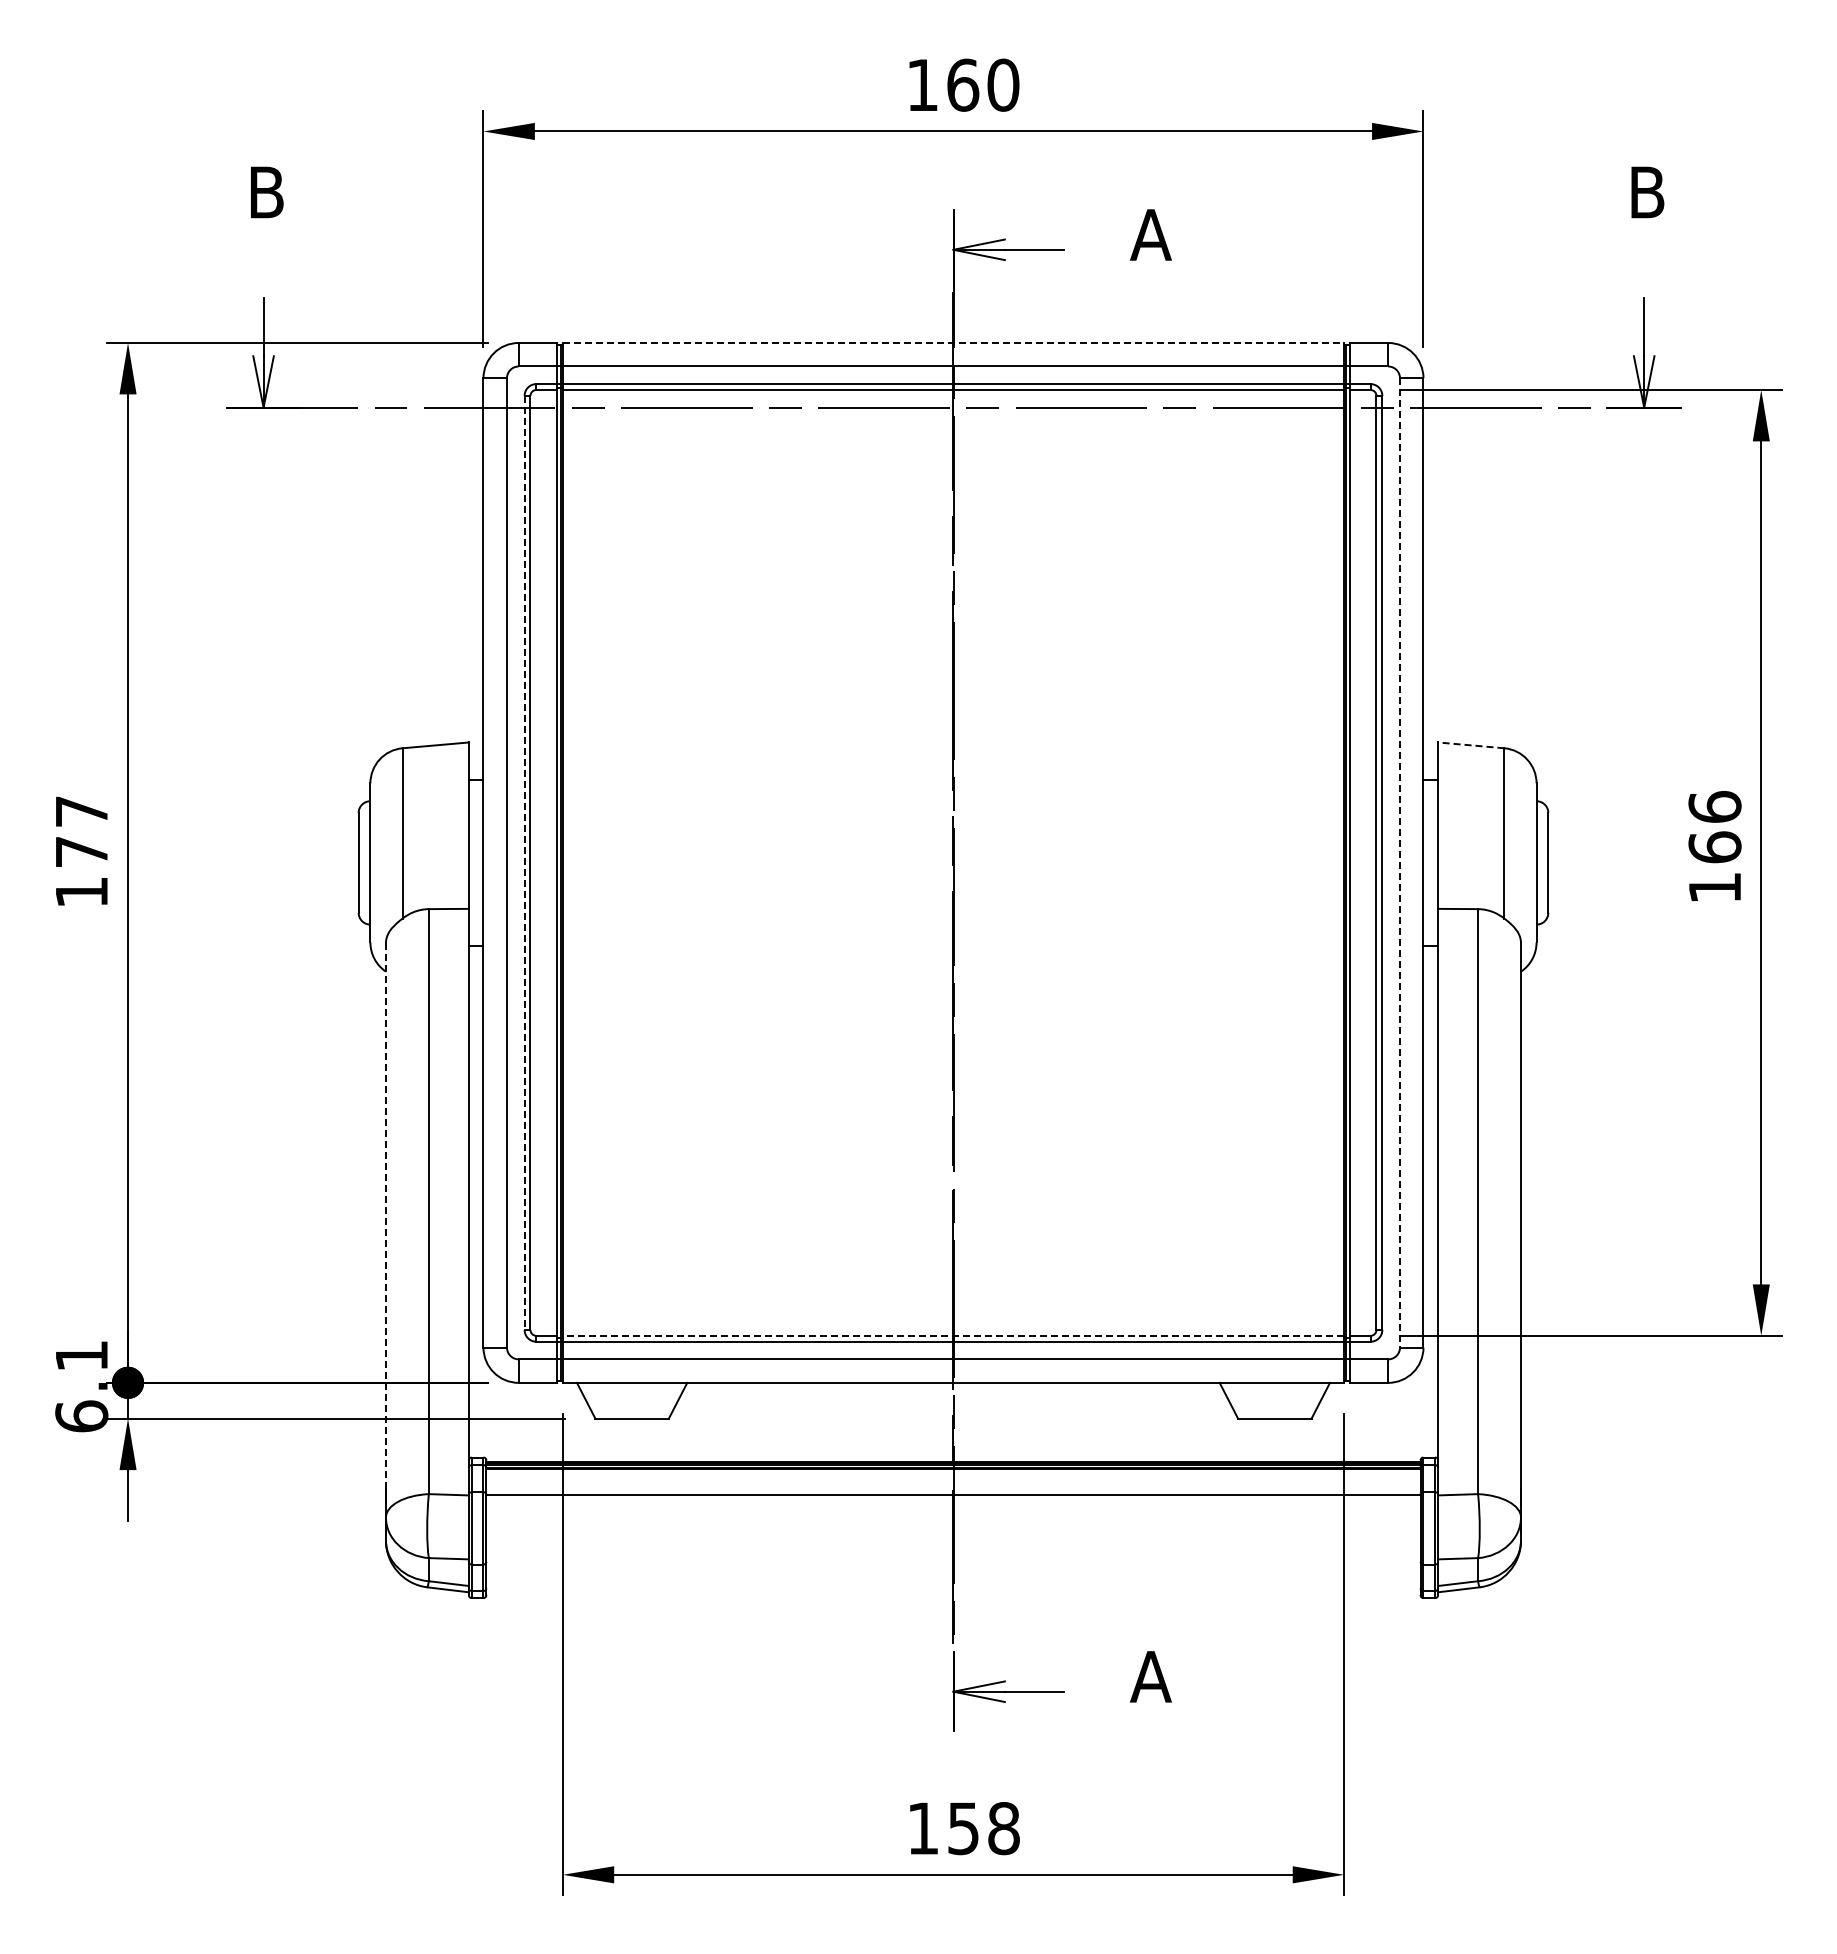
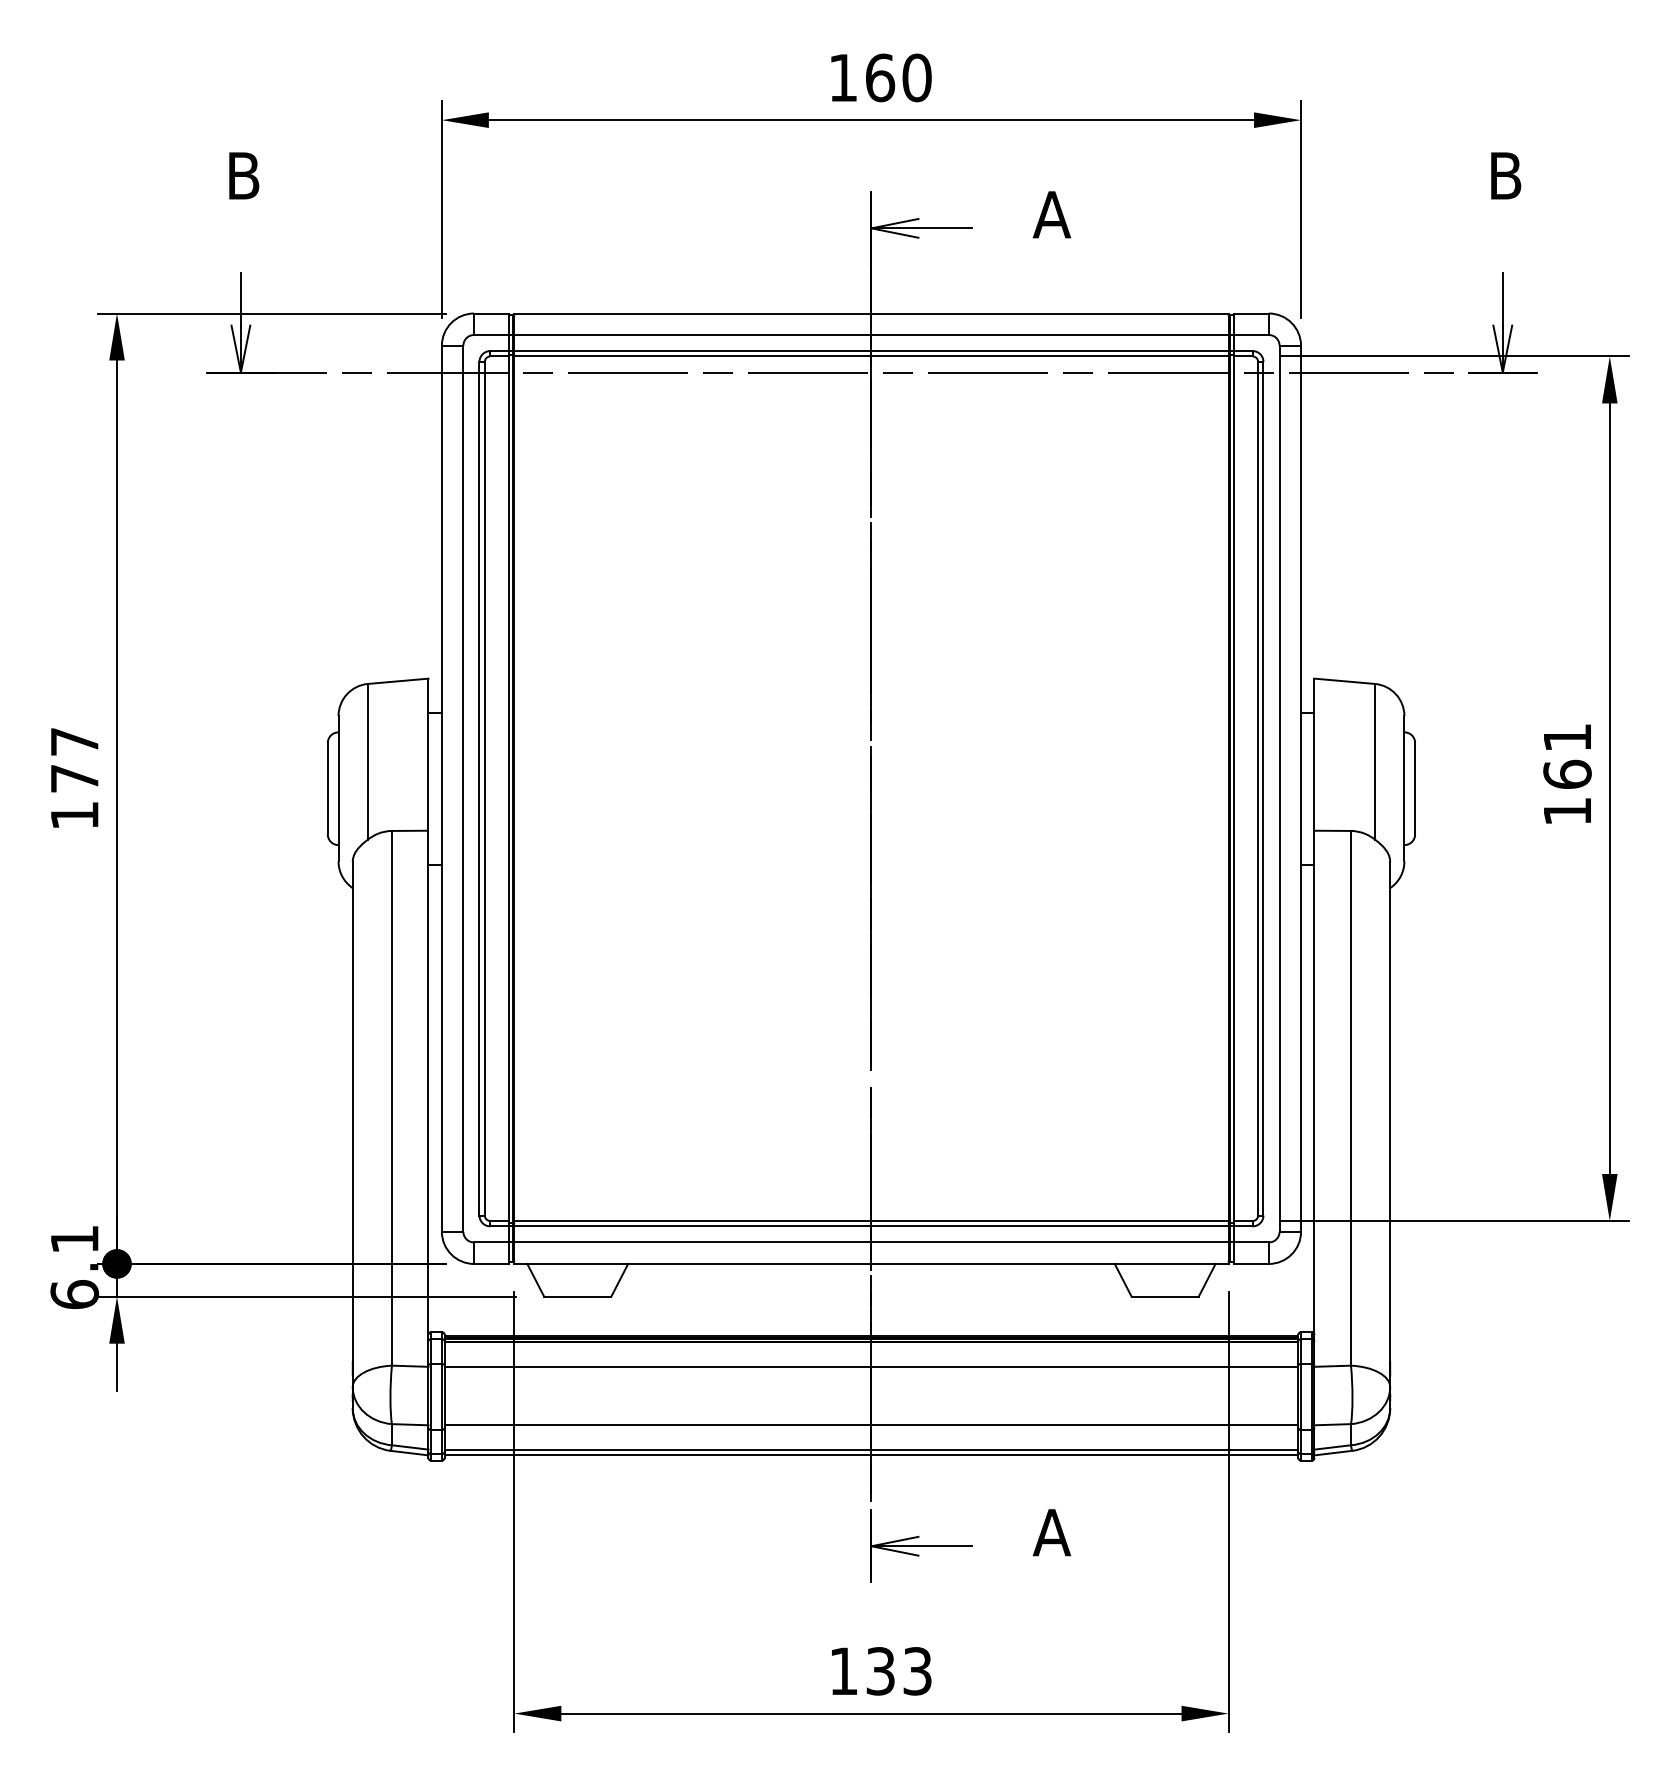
line: (953, 343) -> (871, 313), dashed -> solid
line: (1470, 745) -> (1344, 681), dashed -> solid
text: (1714, 806) -> (1567, 737), 166 -> 161
line: (1399, 862) -> (1279, 788), dashed -> solid
line: (524, 863) -> (479, 789), dashed -> solid
line: (385, 1216) -> (352, 1111), dashed -> solid
line: (953, 1335) -> (871, 1220), dashed -> solid
line: (953, 1559) -> (871, 1425), added
line: (953, 1585) -> (871, 1449), added
line: (953, 1592) -> (871, 1455), added
text: (984, 1828) -> (899, 1671), 158 -> 133

